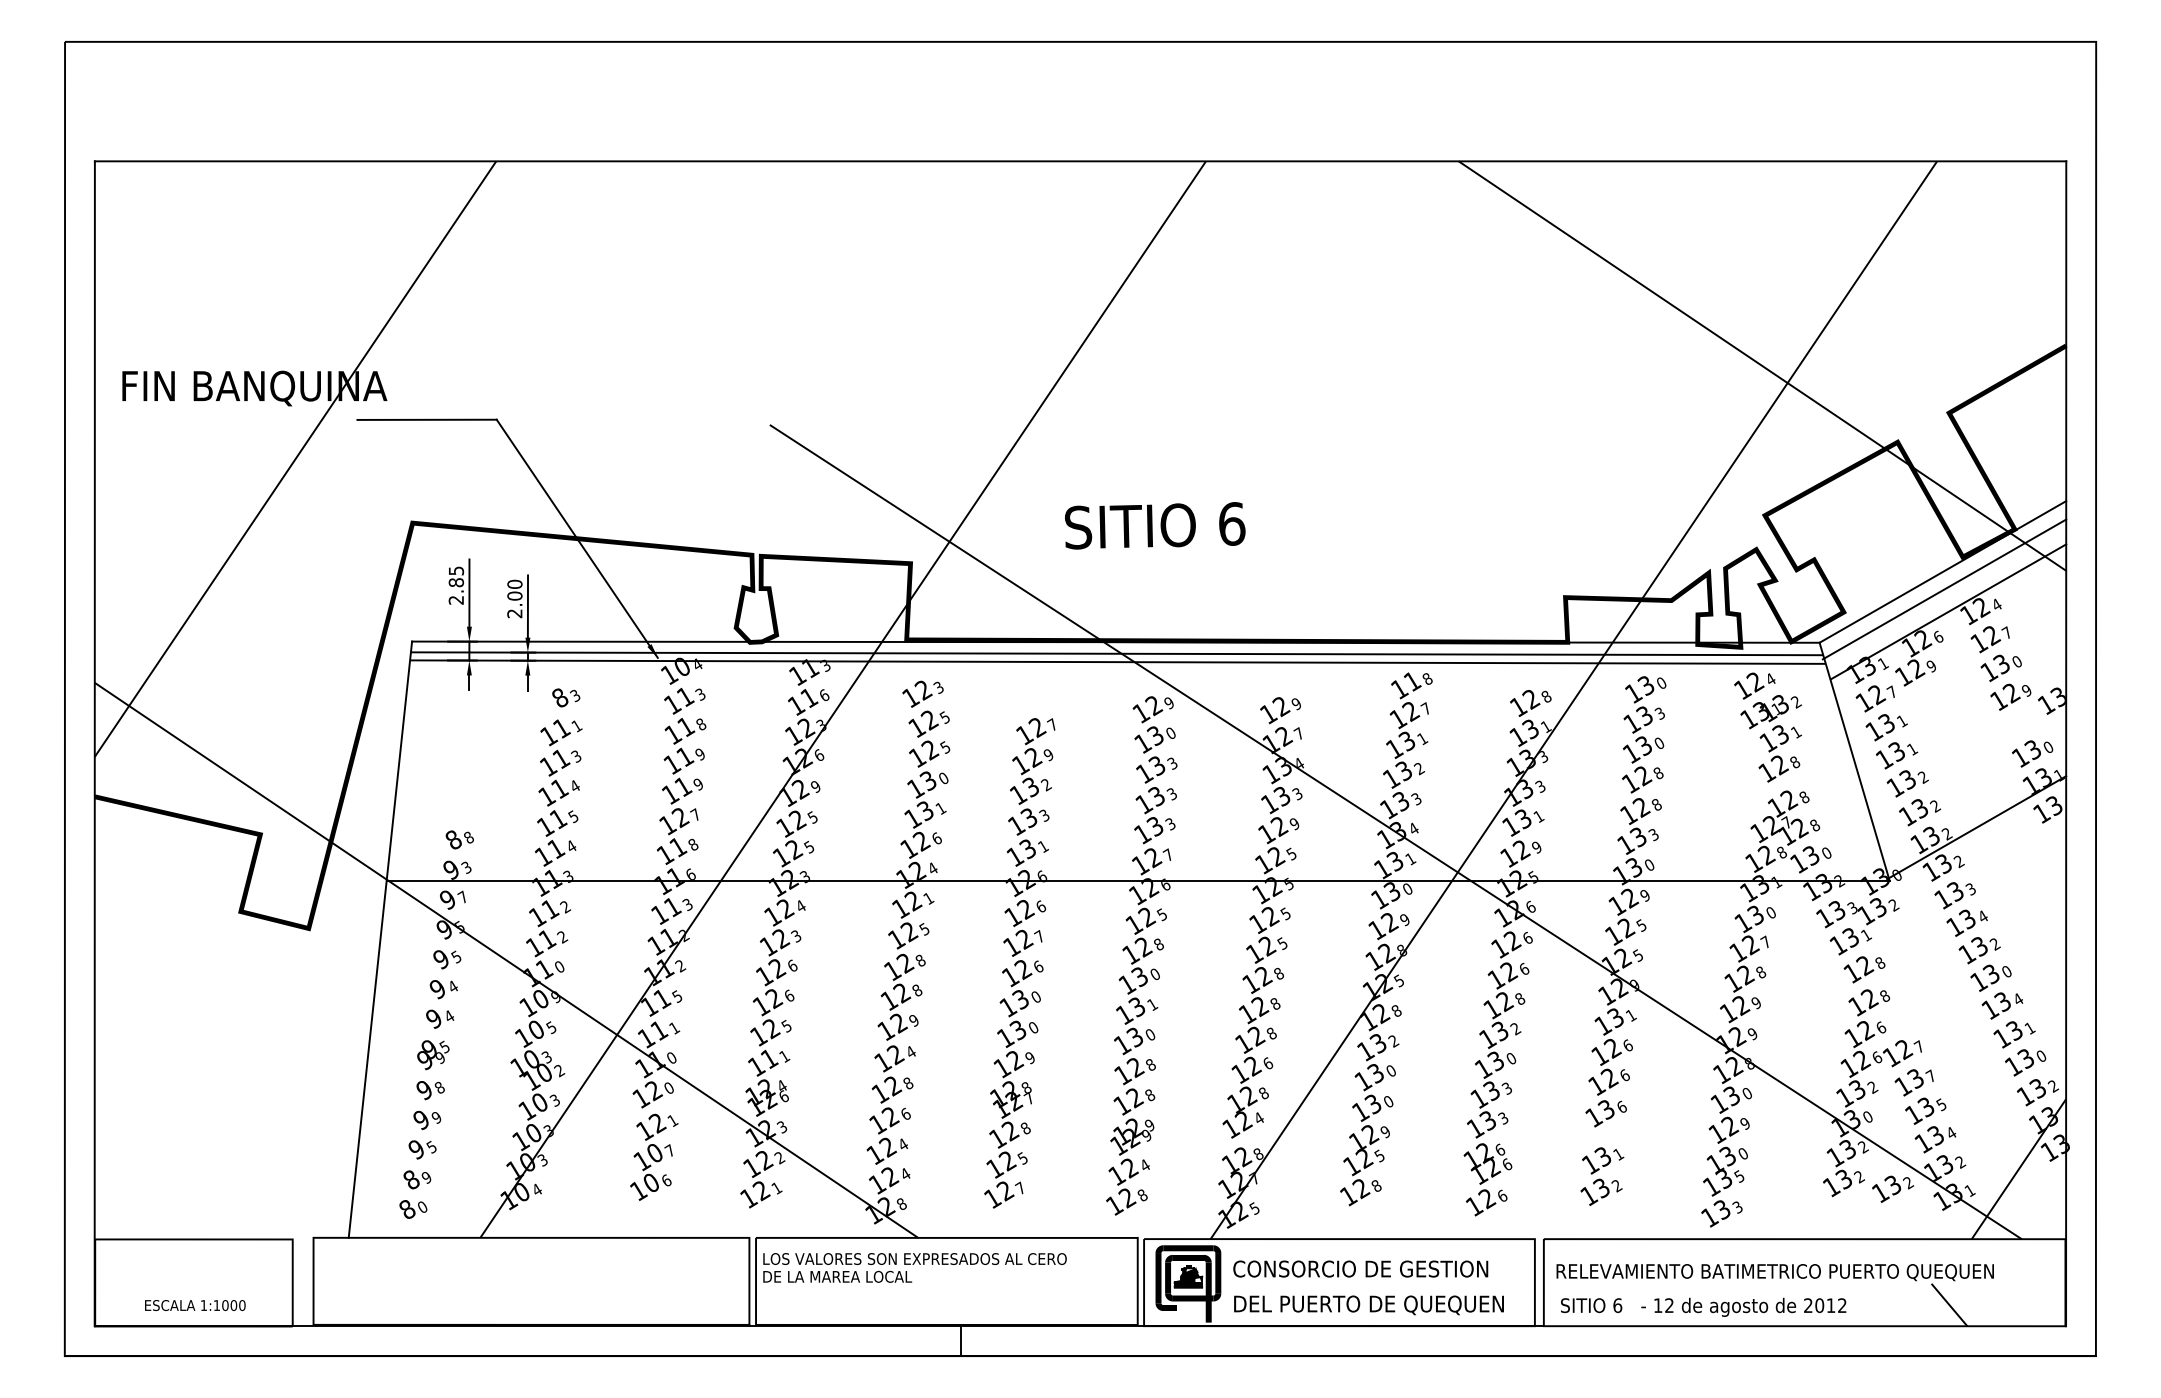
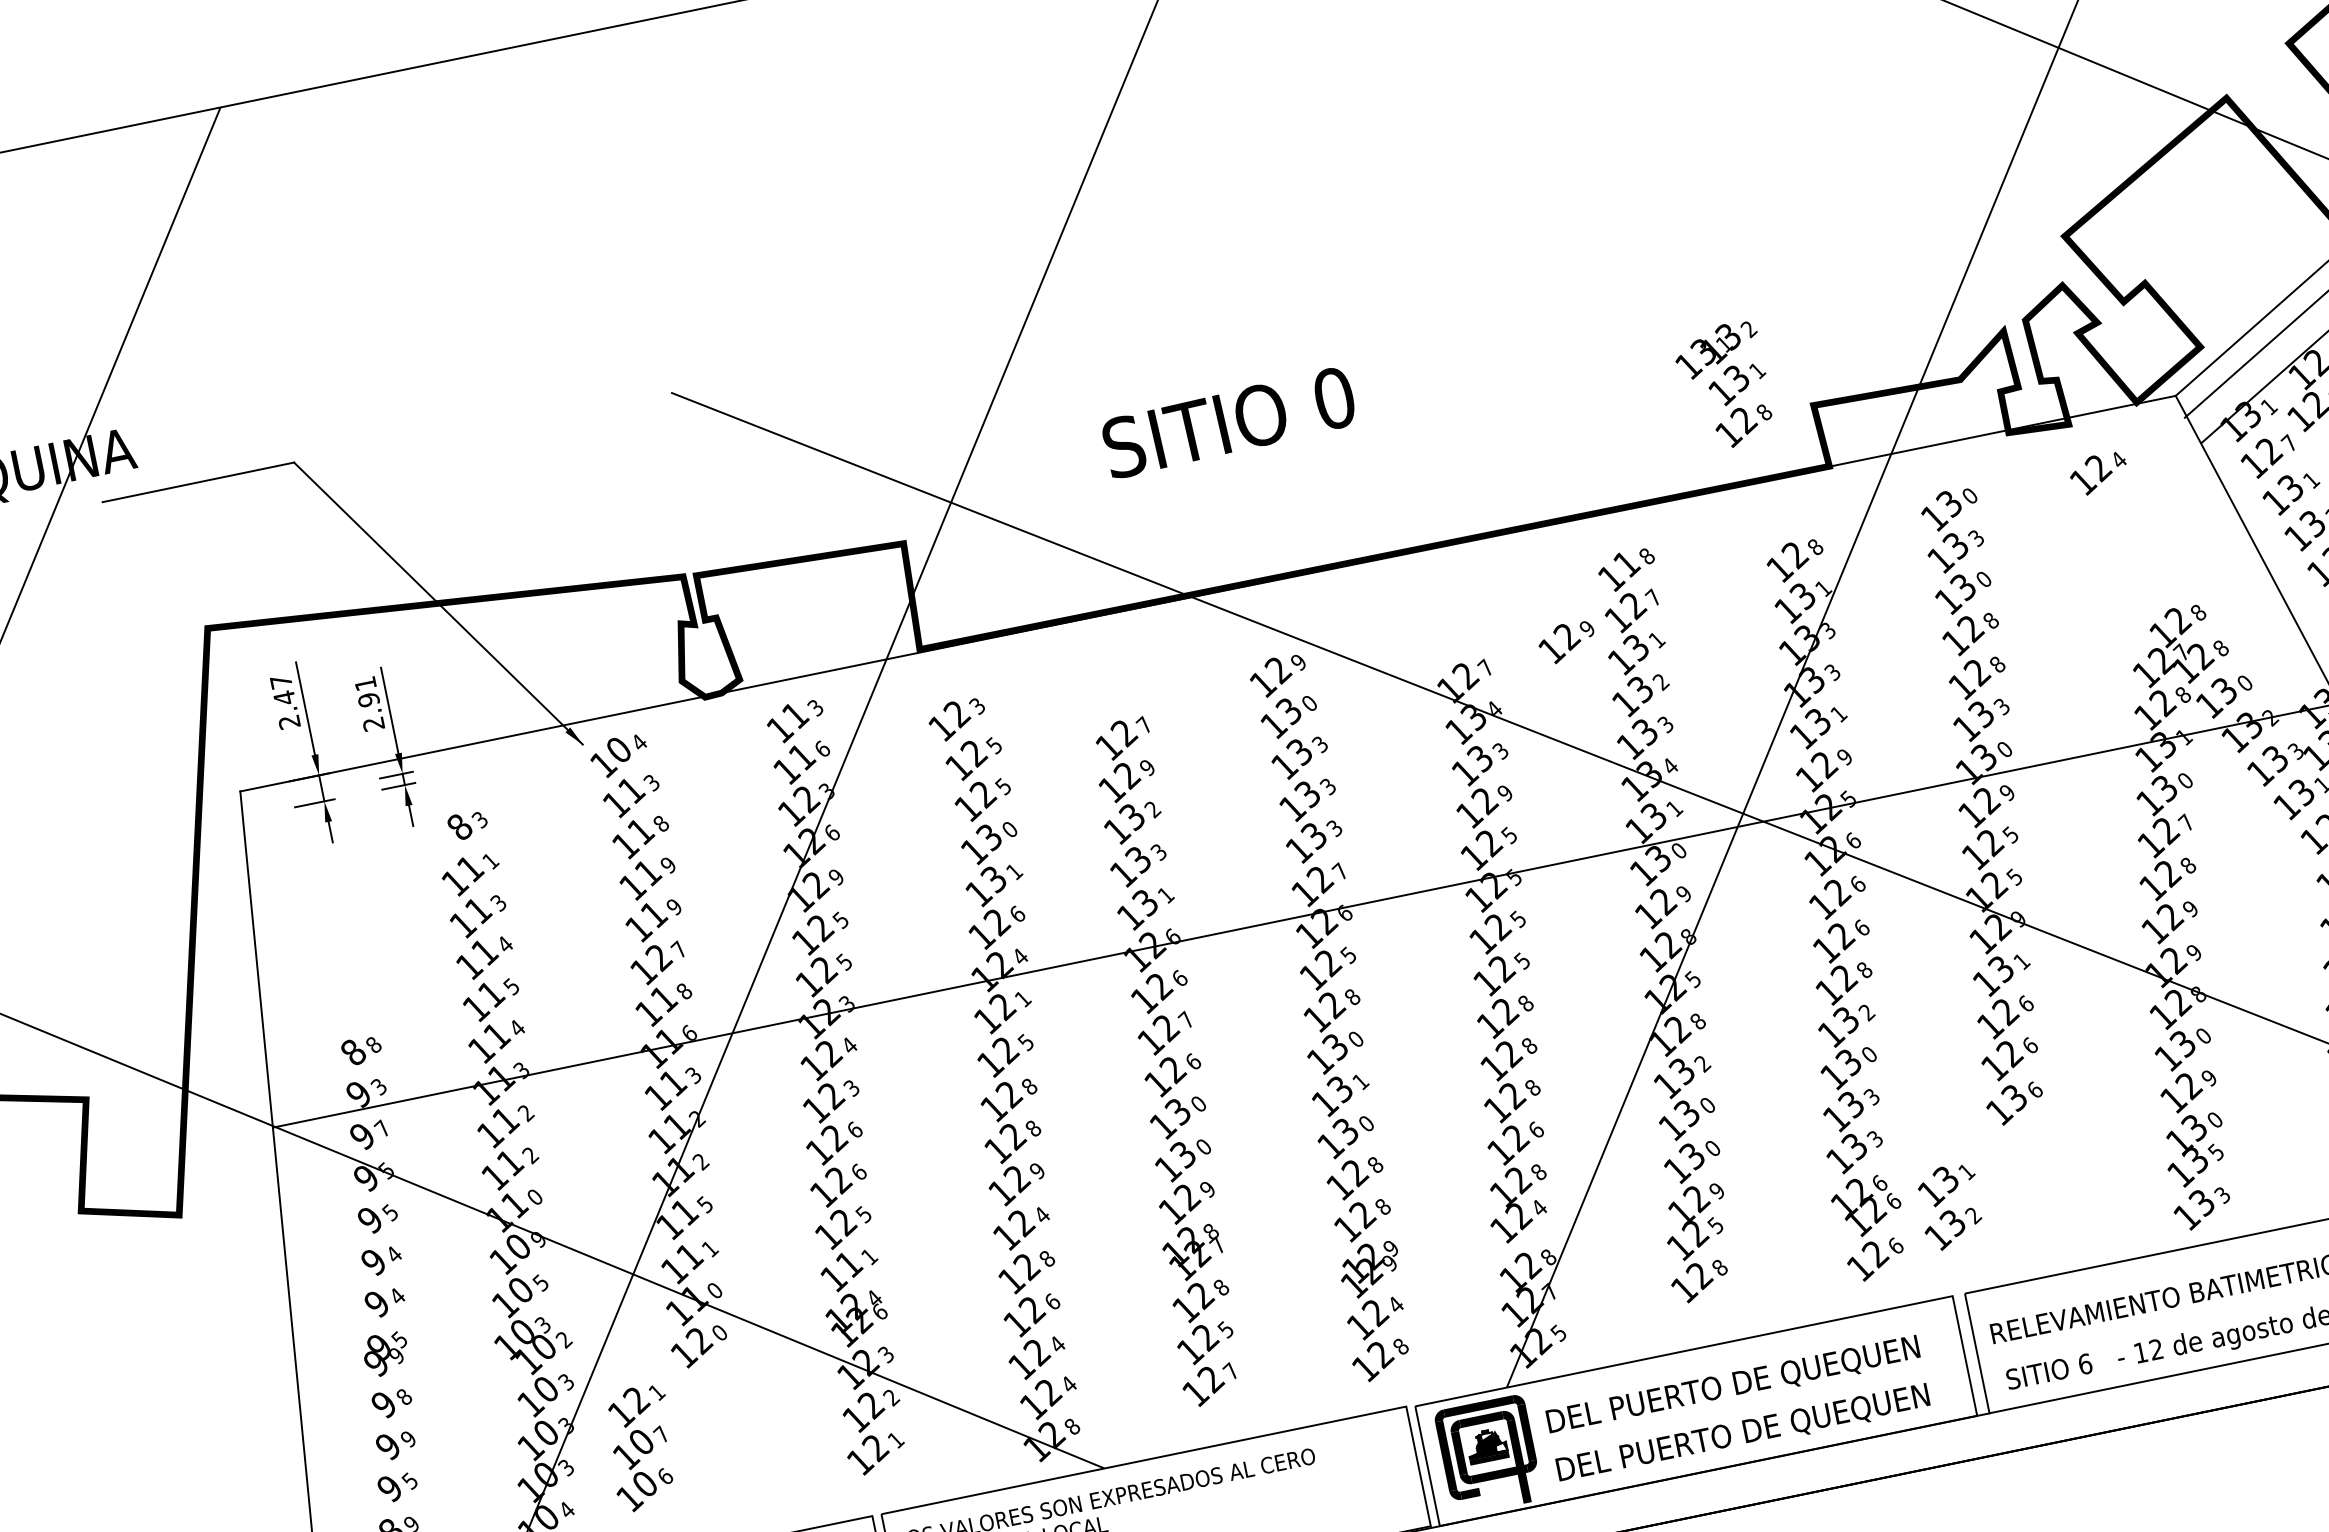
text: (1232, 523) -> (1334, 397), 6 -> 0
text: (456, 576) -> (283, 689), 2.85 -> 2.47
text: (514, 589) -> (366, 690), 2.00 -> 2.91
line: (1117, 653) -> (1213, 608), removed
line: (1117, 661) -> (1215, 619), removed
text: (1280, 710) -> (1567, 642), moved
text: (1770, 738) -> (1723, 386), moved
text: (654, 1156) -> (641, 1446), moved
text: (1602, 1176) -> (1950, 1206), moved
text: (1368, 1270) -> (1732, 1386), CONSORCIO DE GESTION -> DEL PUERTO DE QUEQUEN

